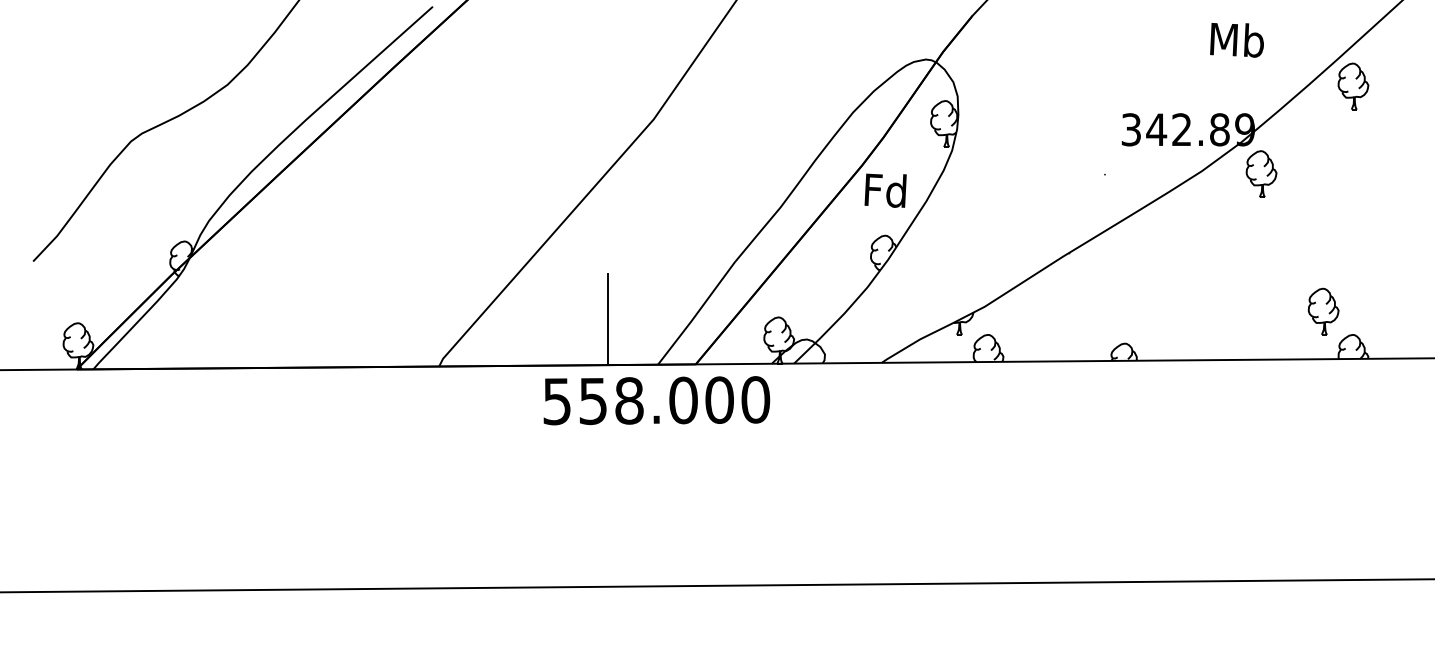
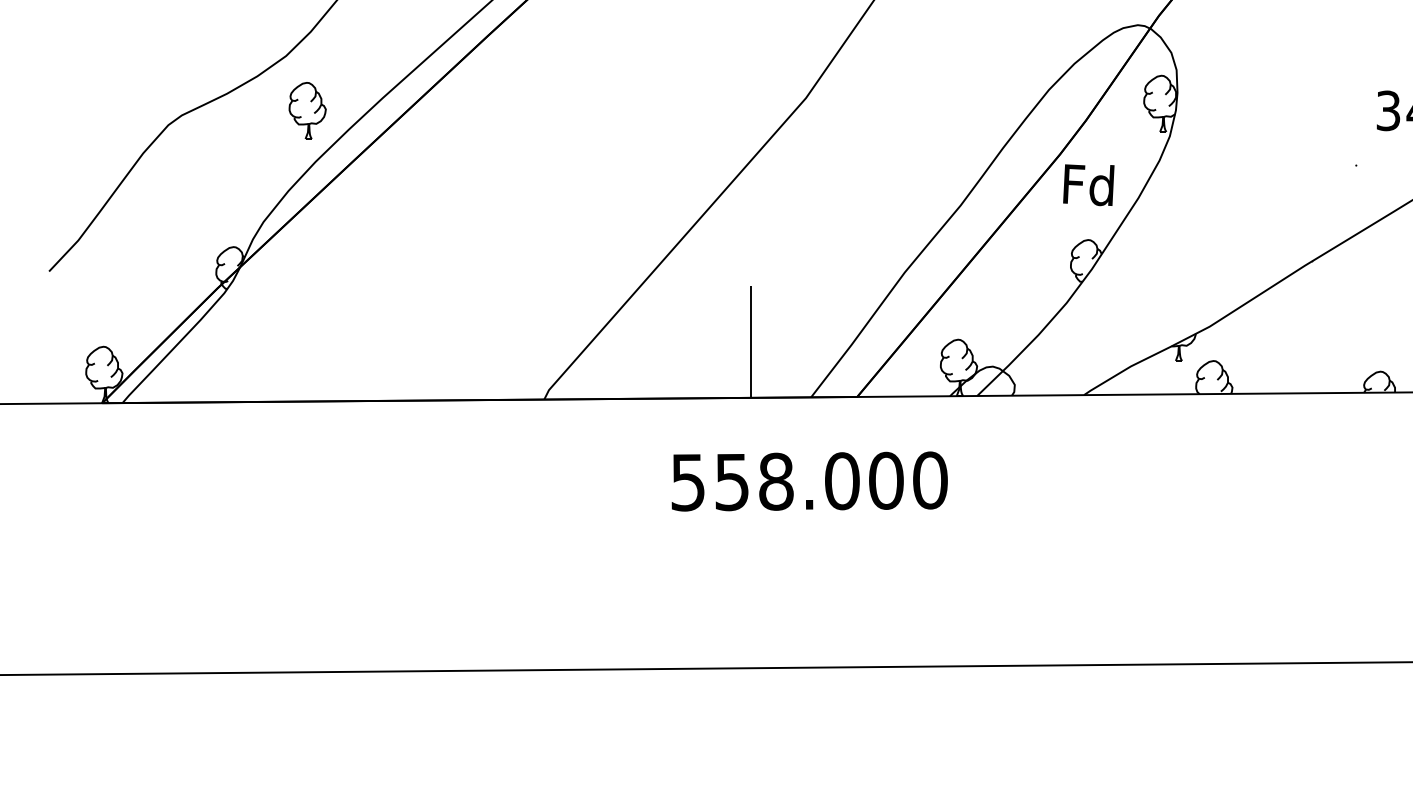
part: (244, 129) -> (306, 110), added
text: (656, 400) -> (809, 481), moved

